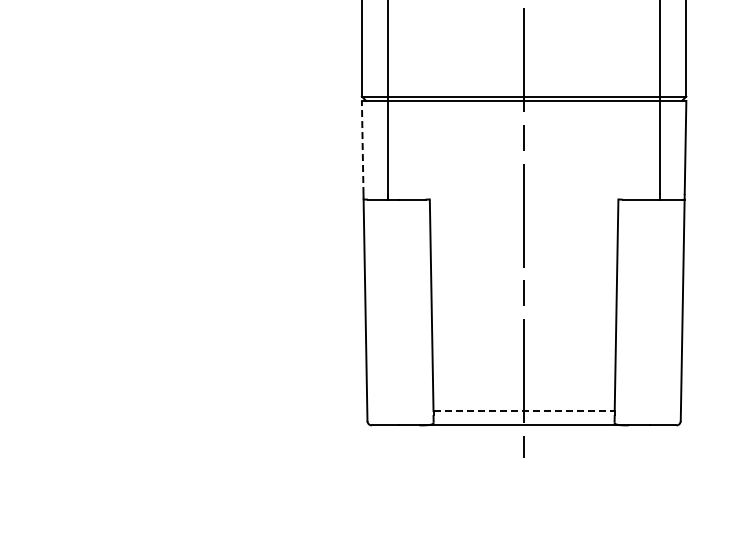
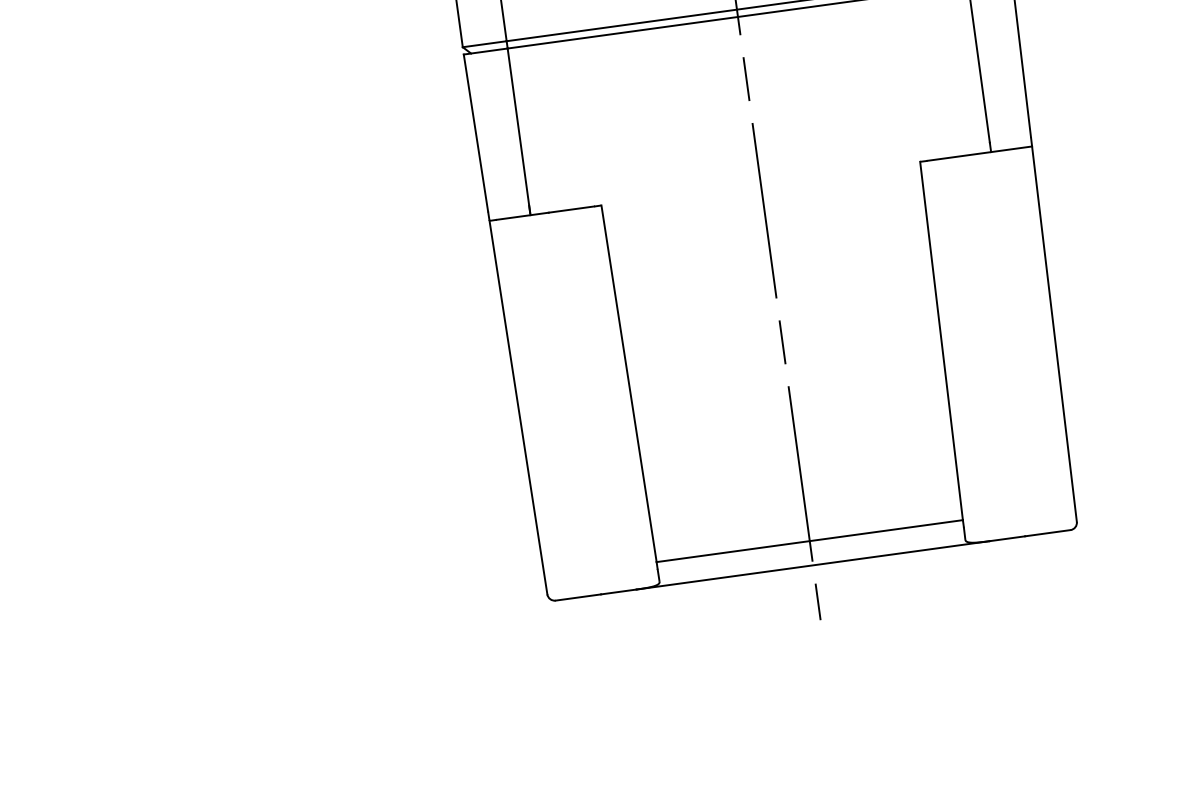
line: (362, 147) -> (475, 133), dashed -> solid
line: (524, 411) -> (810, 541), dashed -> solid

